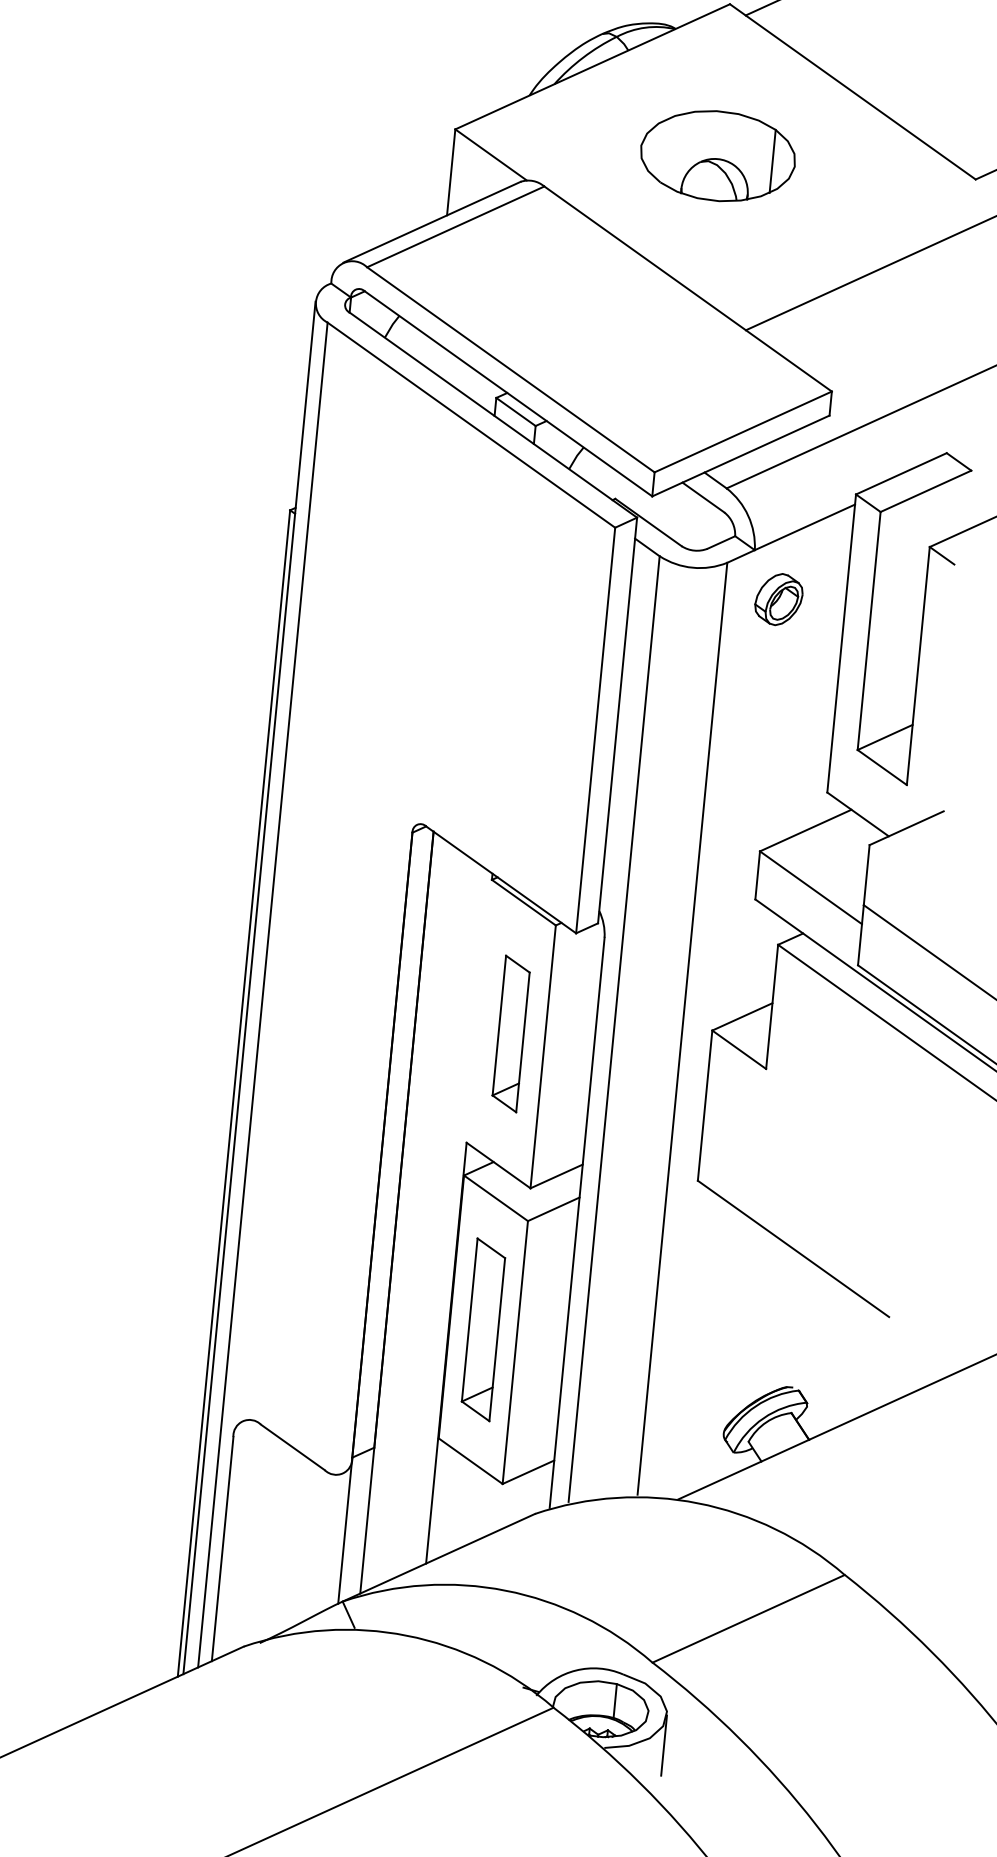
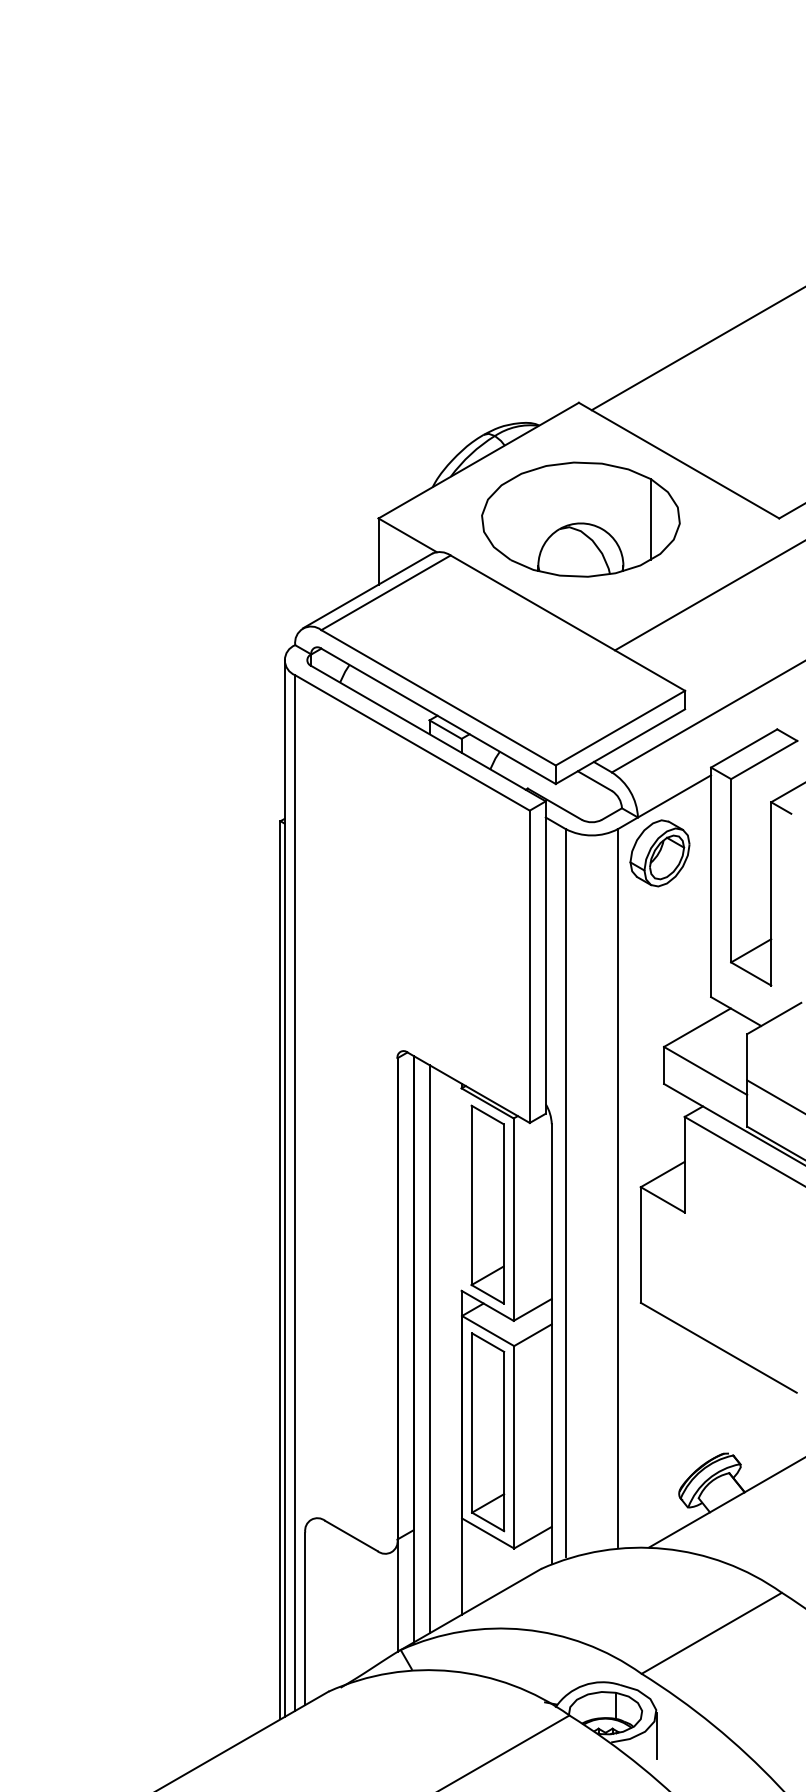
part: (717, 155) -> (580, 519), size x1.67
part: (778, 599) -> (659, 853), size x1.67
part: (511, 1033) -> (487, 1204), size x1.67
line: (417, 1214) -> (429, 1349), added
part: (483, 1330) -> (488, 1432), size x1.43

